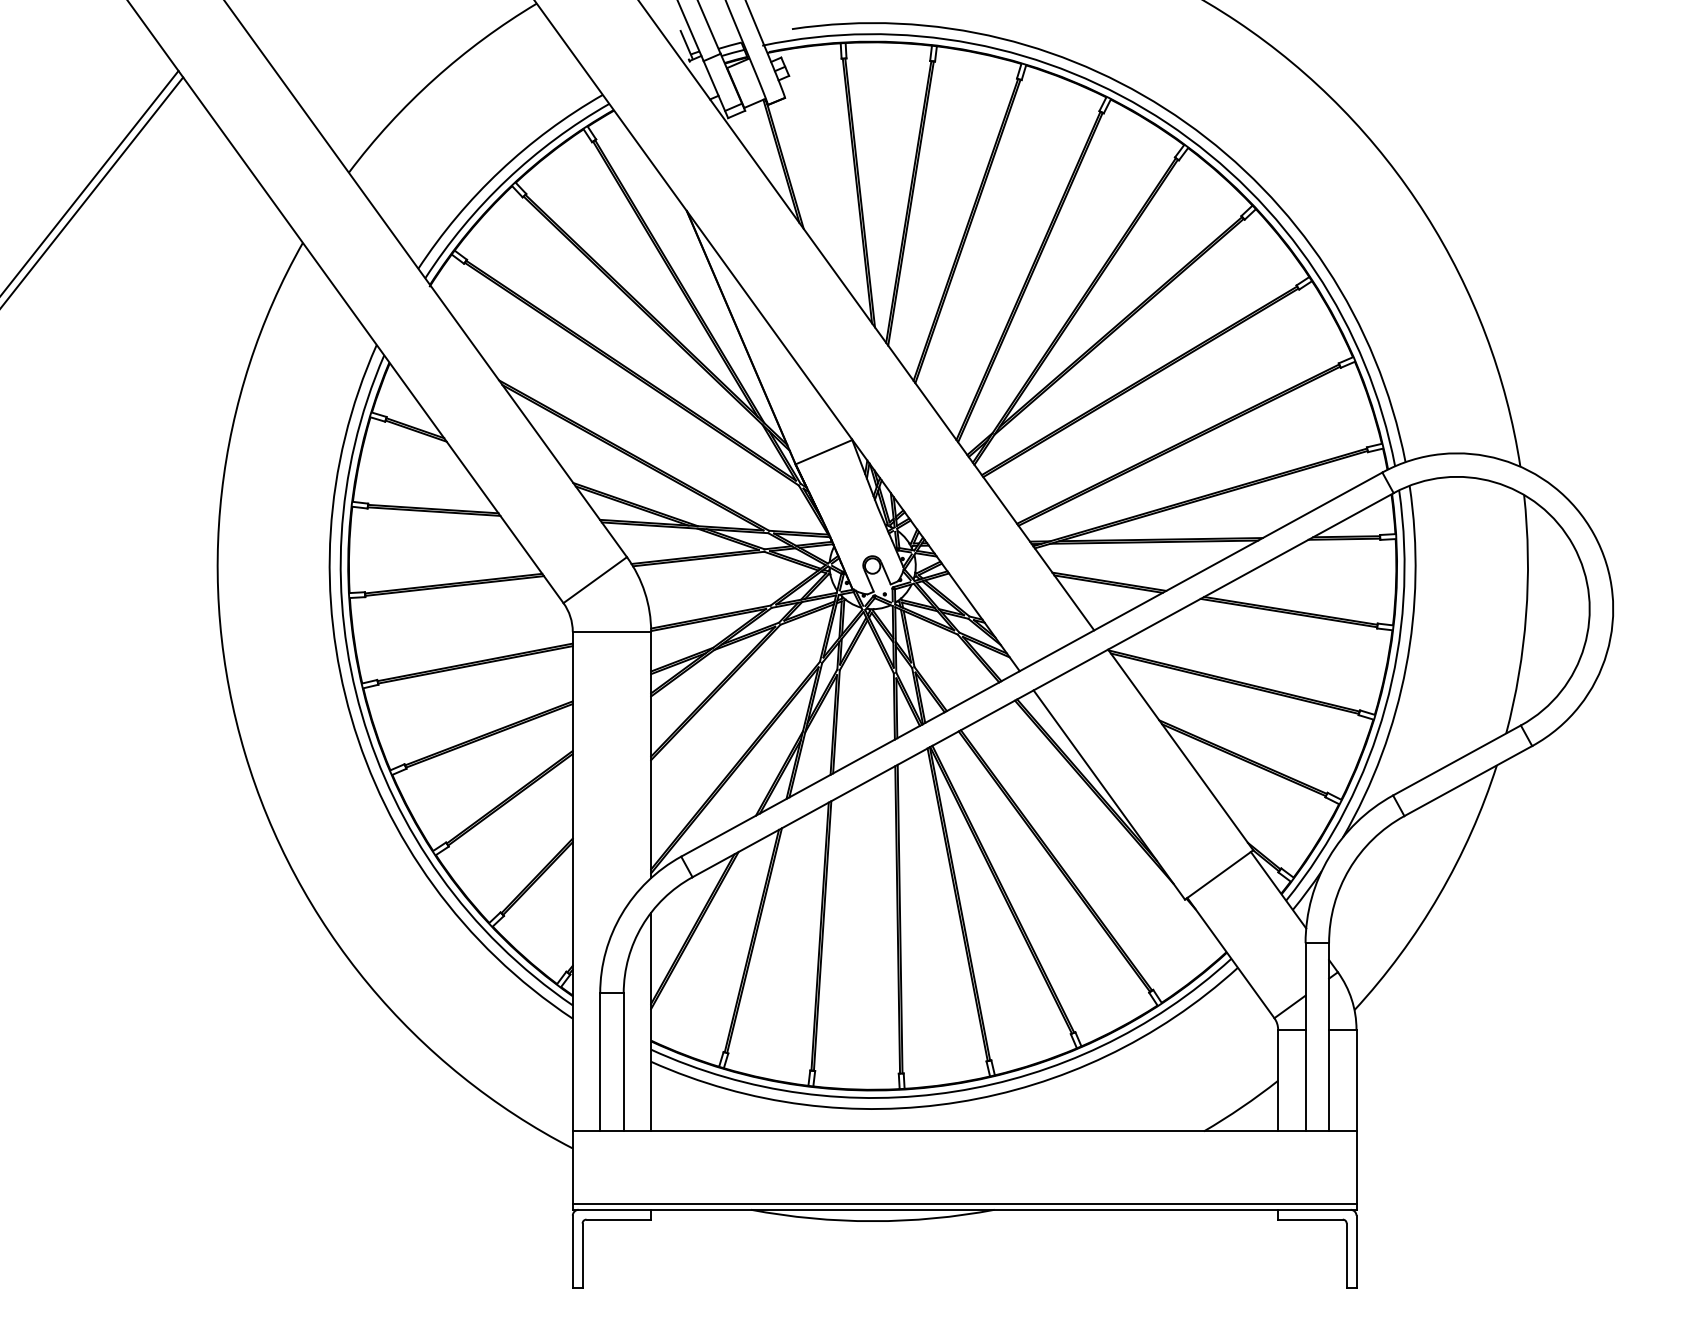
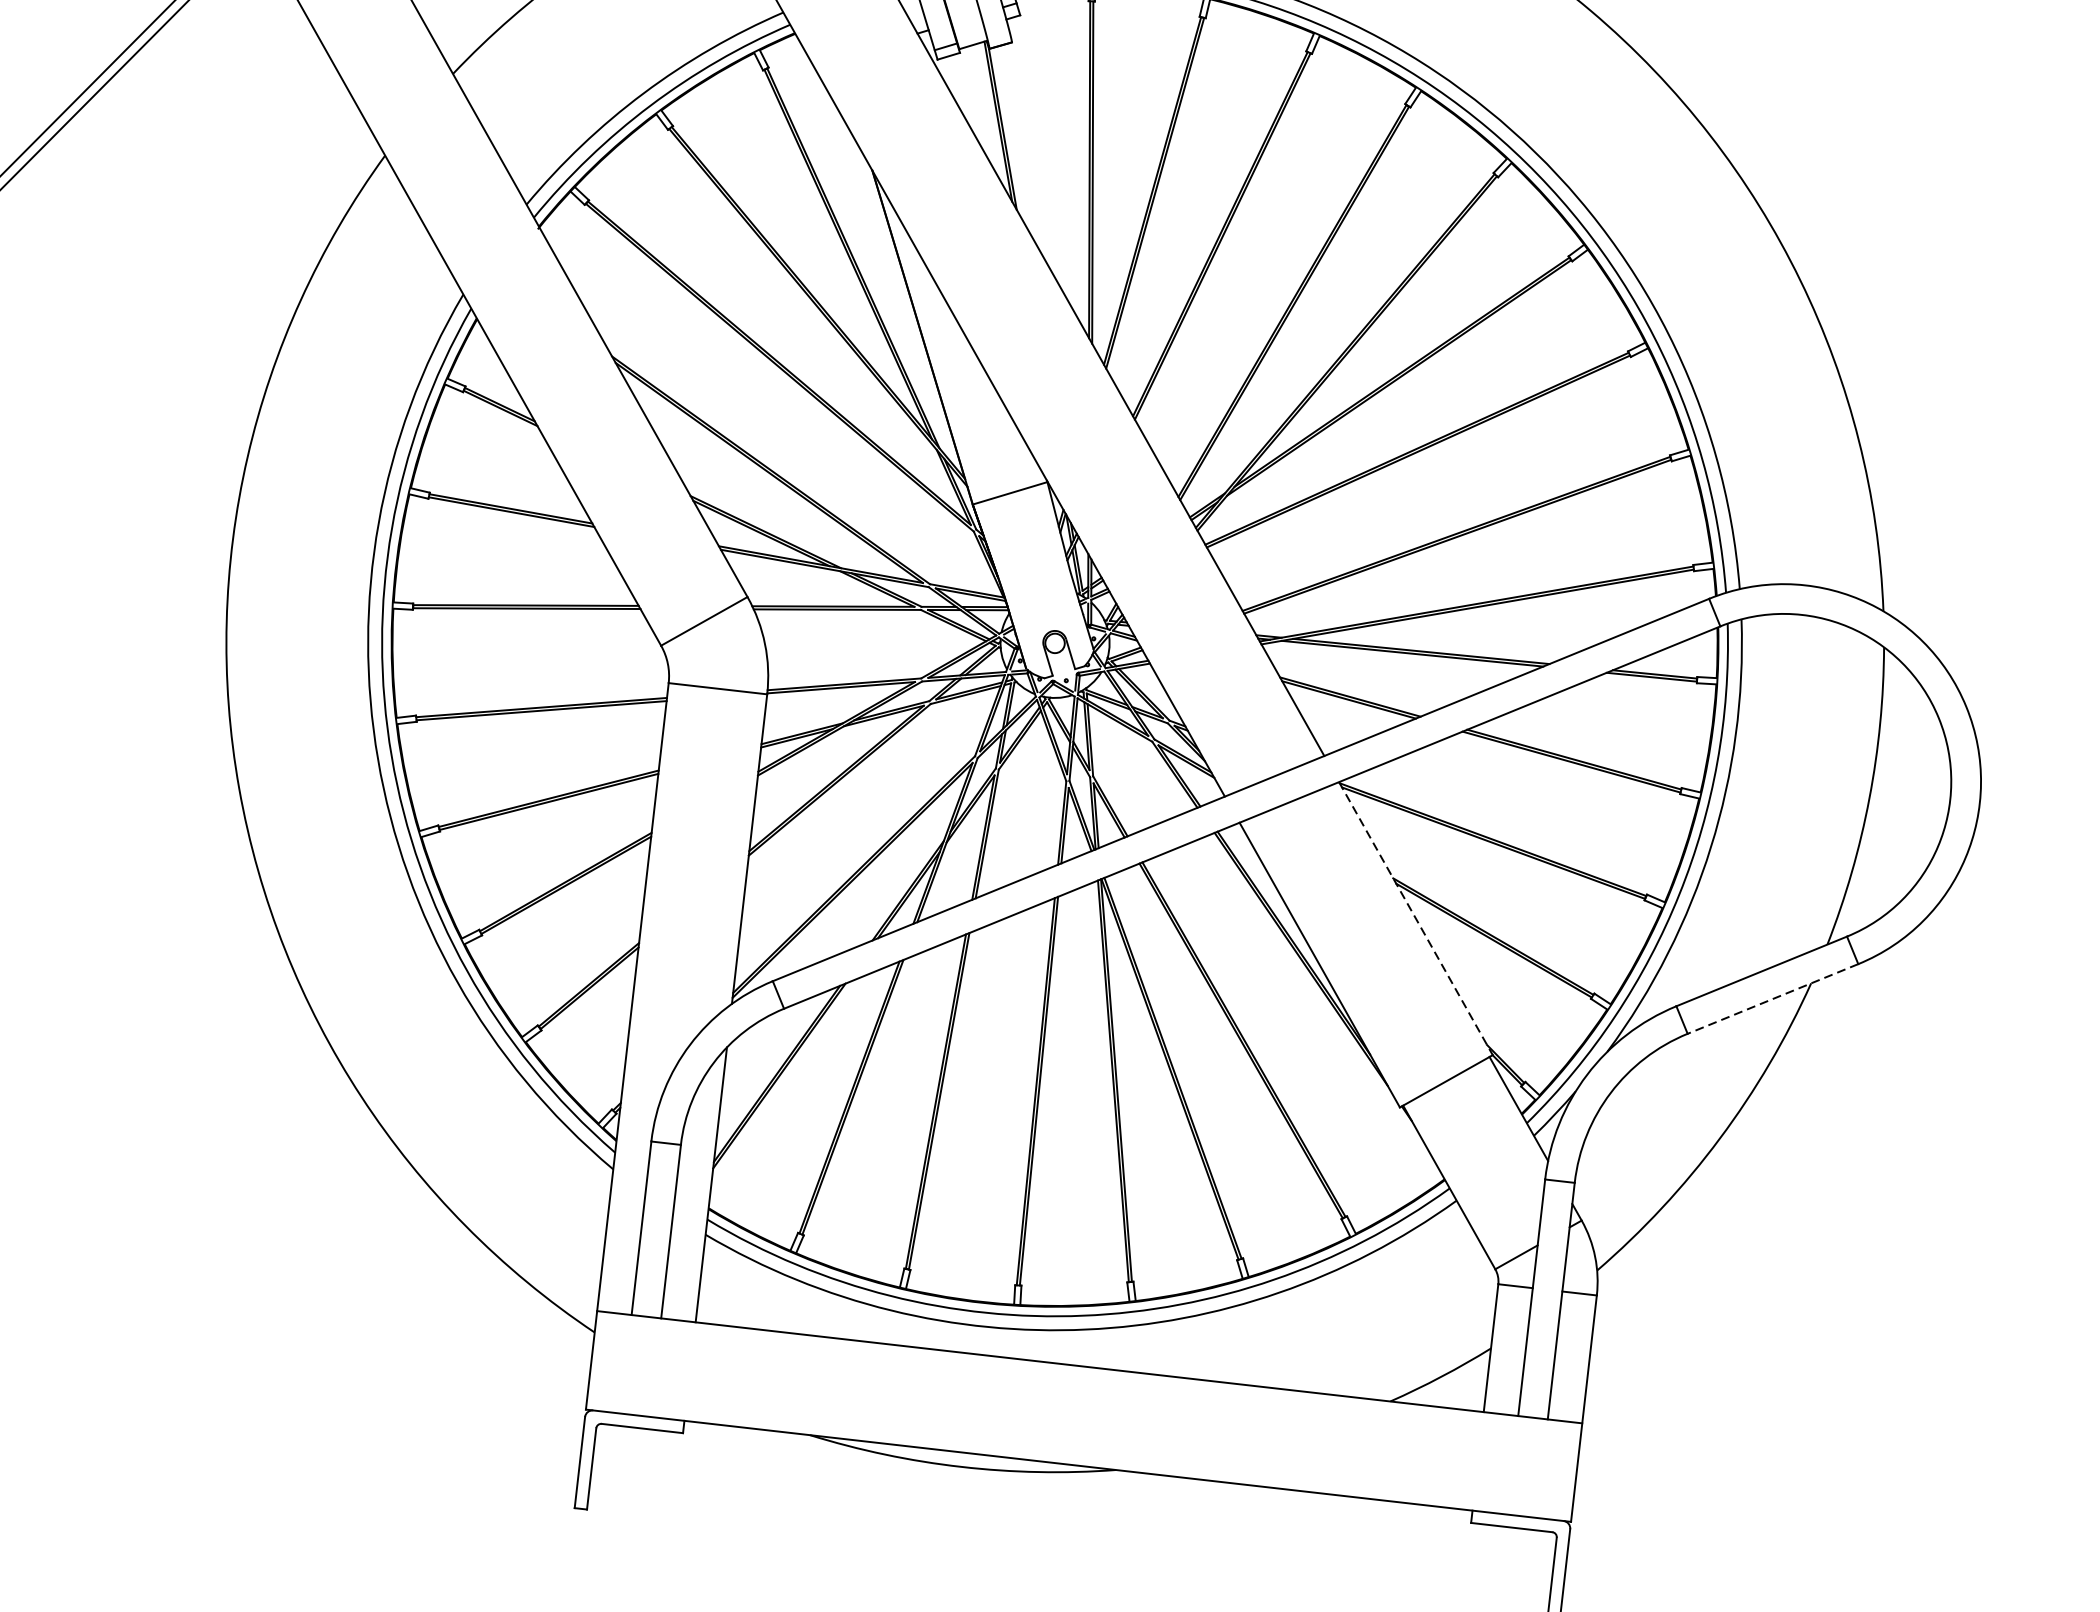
line: (1180, 749) -> (1415, 918), solid -> dashed
line: (1468, 781) -> (1773, 999), solid -> dashed
line: (964, 1203) -> (1079, 1457), removed

